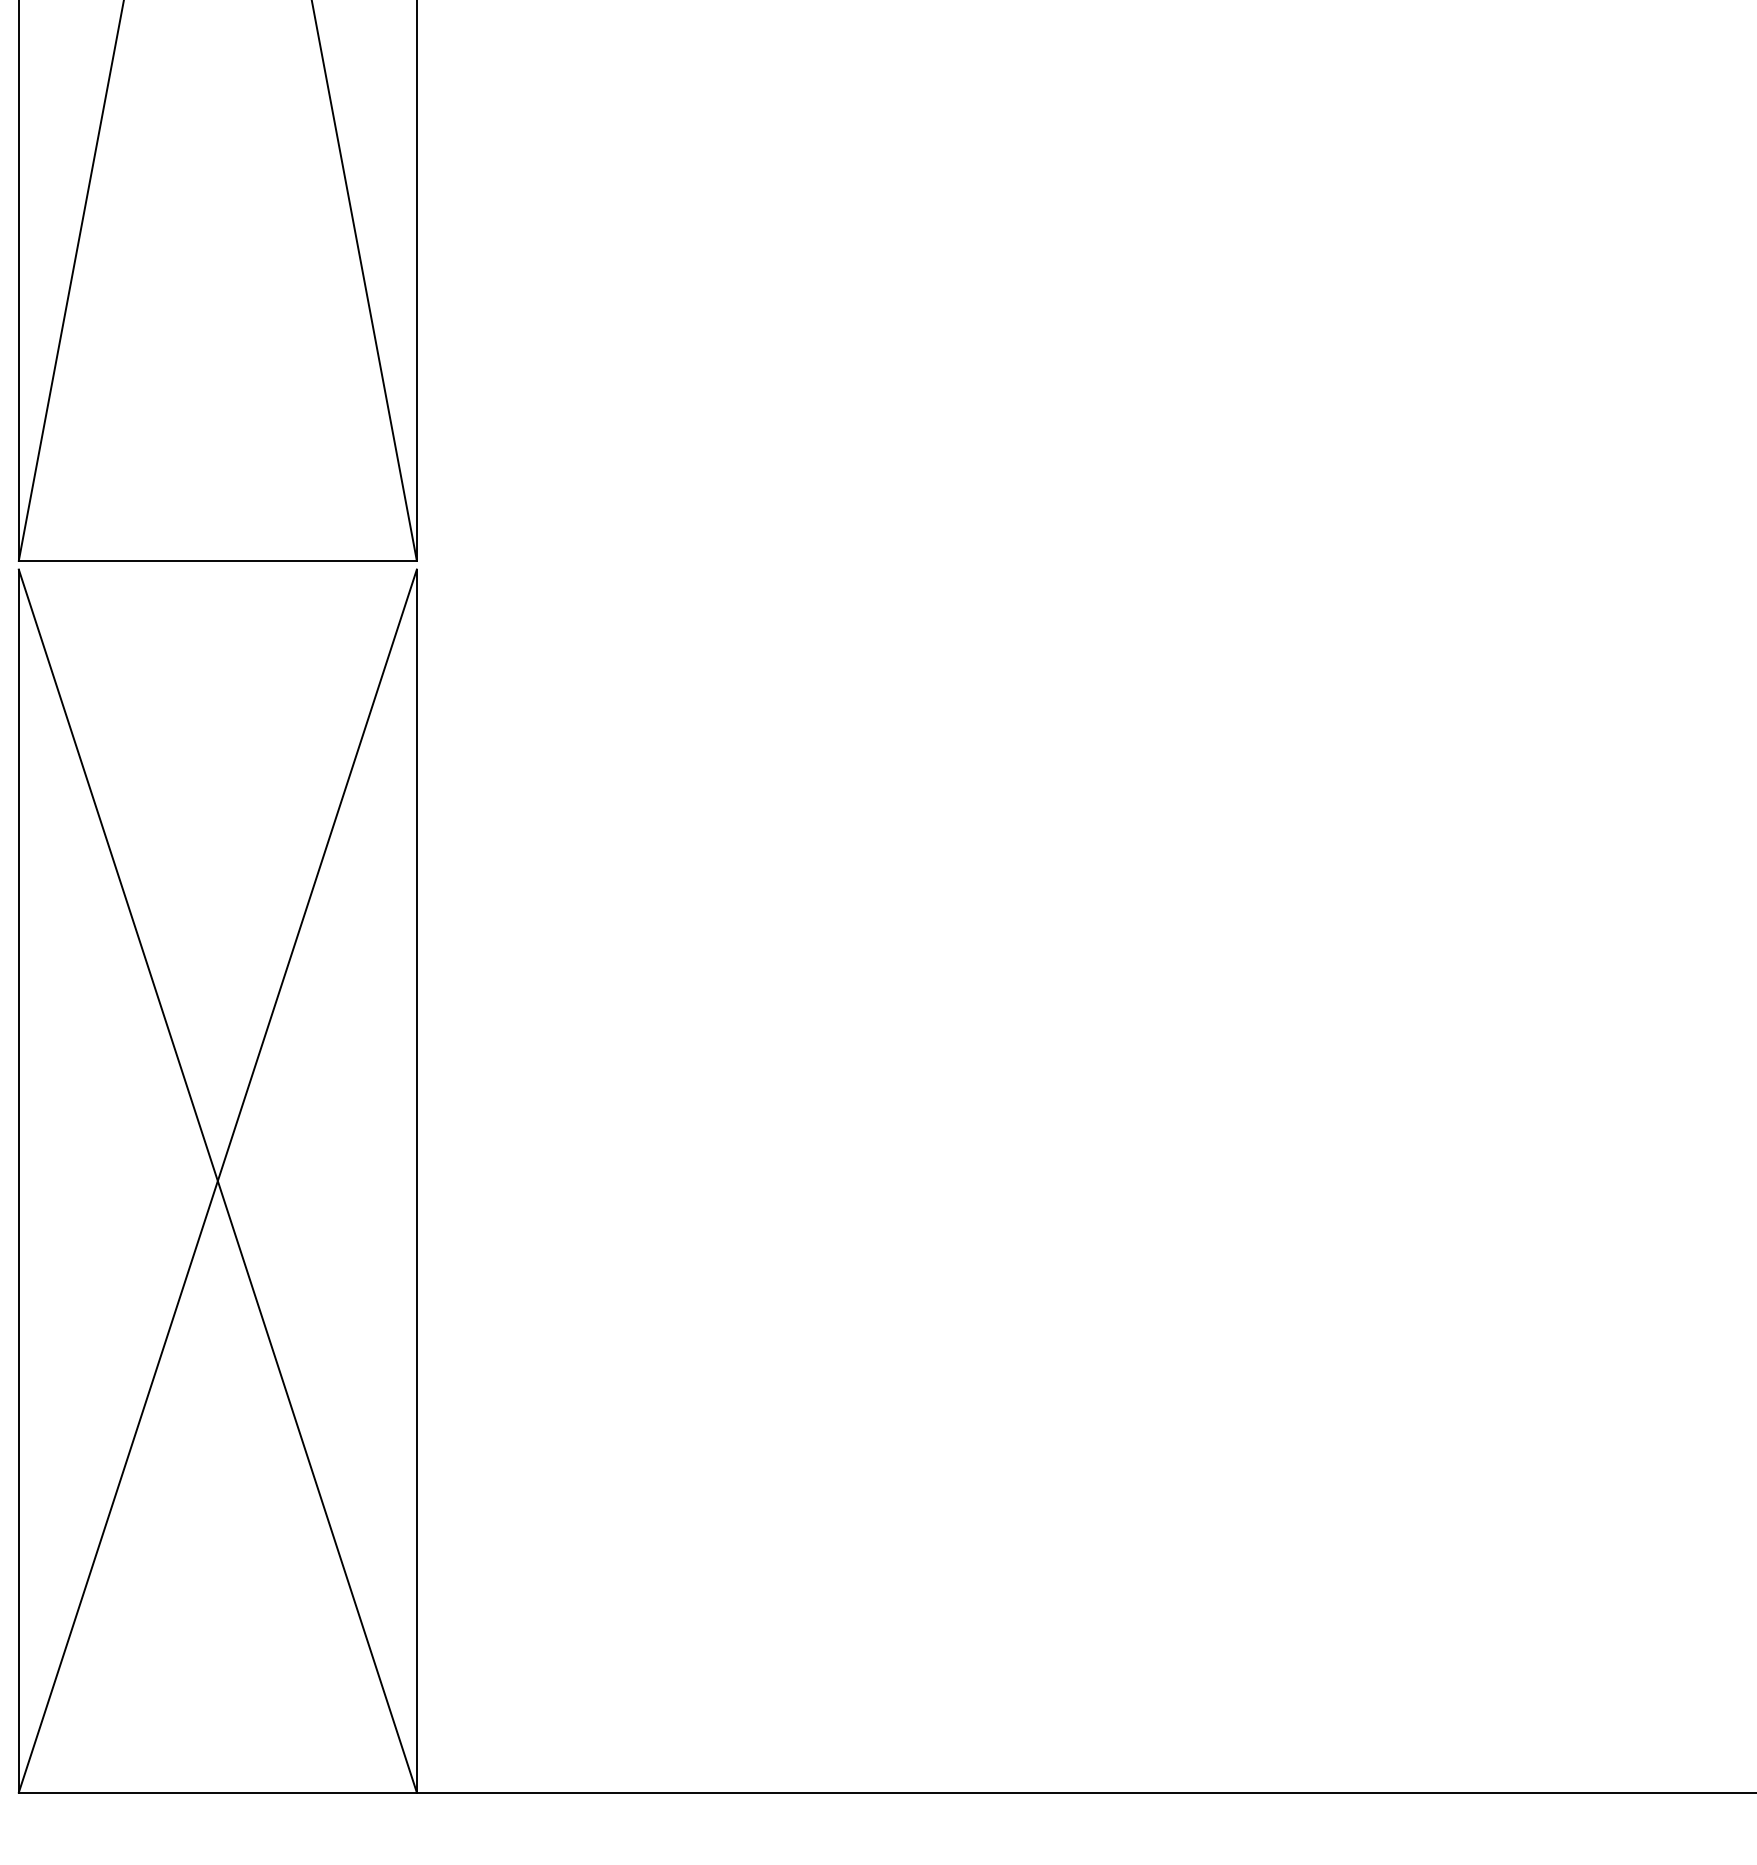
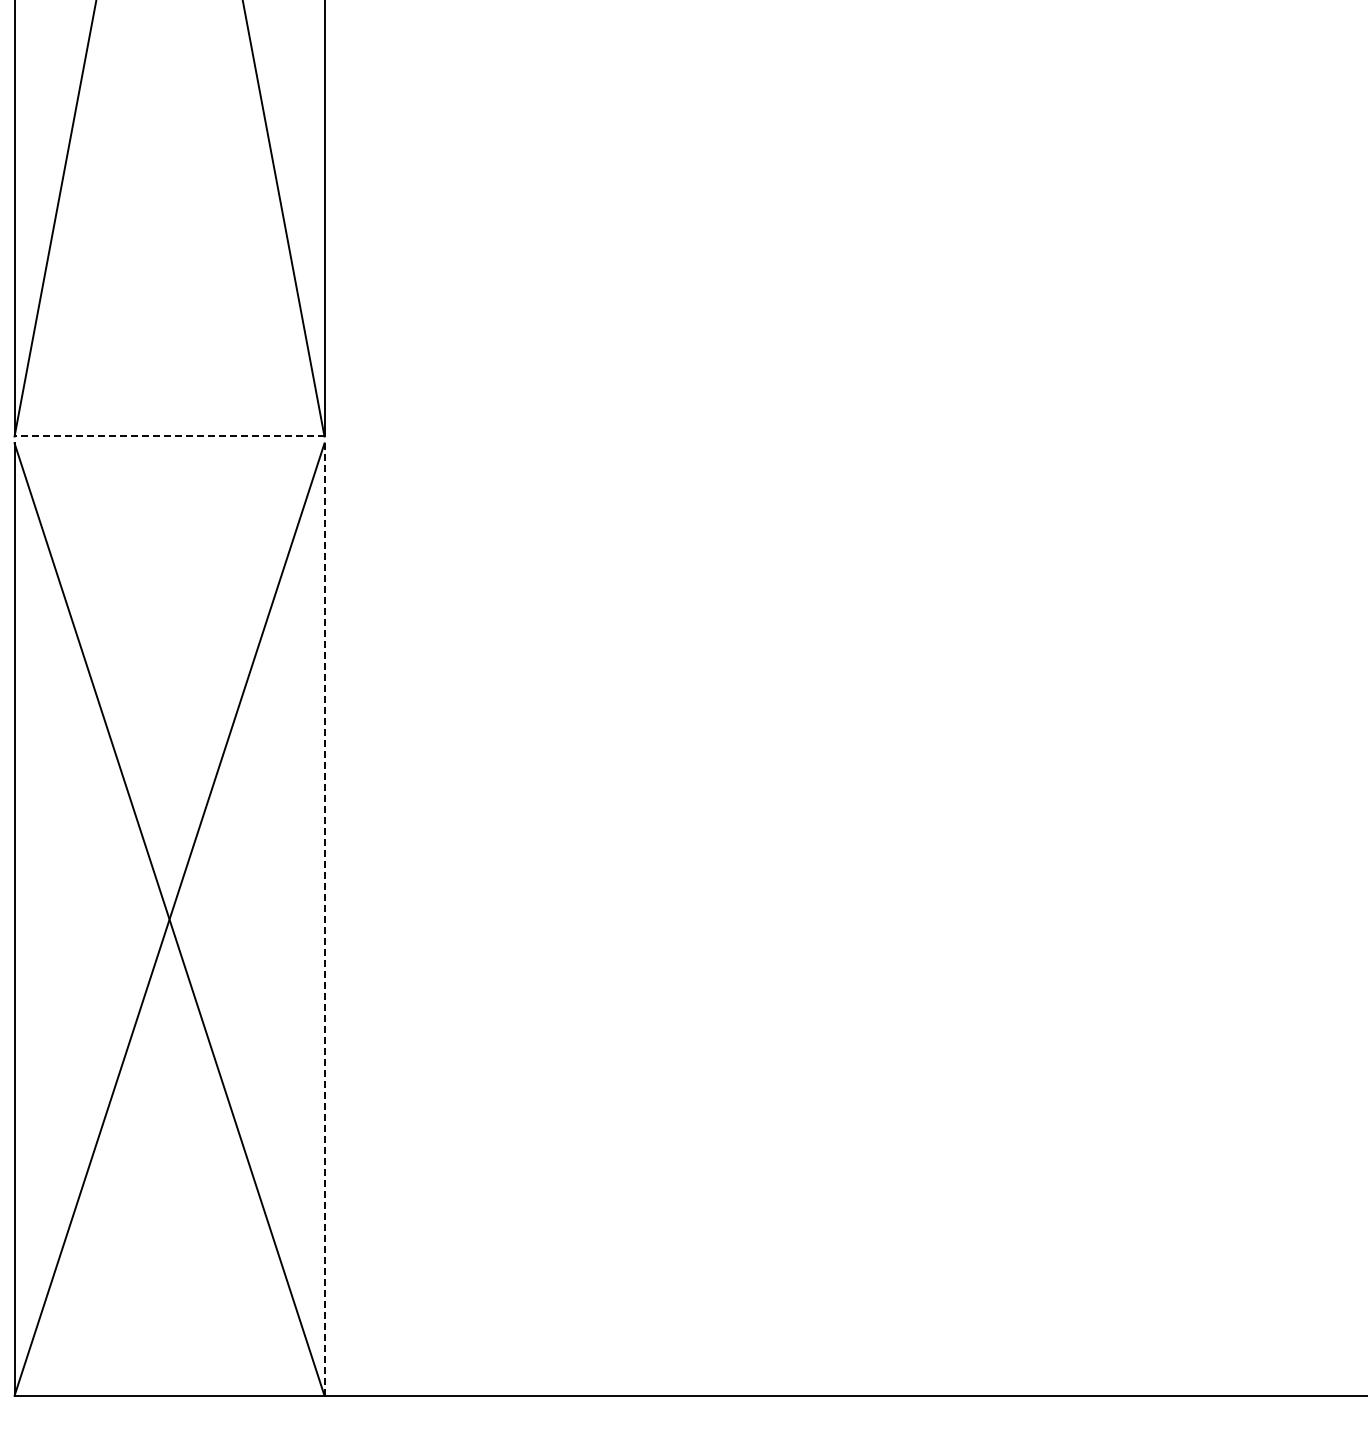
line: (217, 560) -> (169, 436), solid -> dashed
line: (416, 1180) -> (324, 919), solid -> dashed

